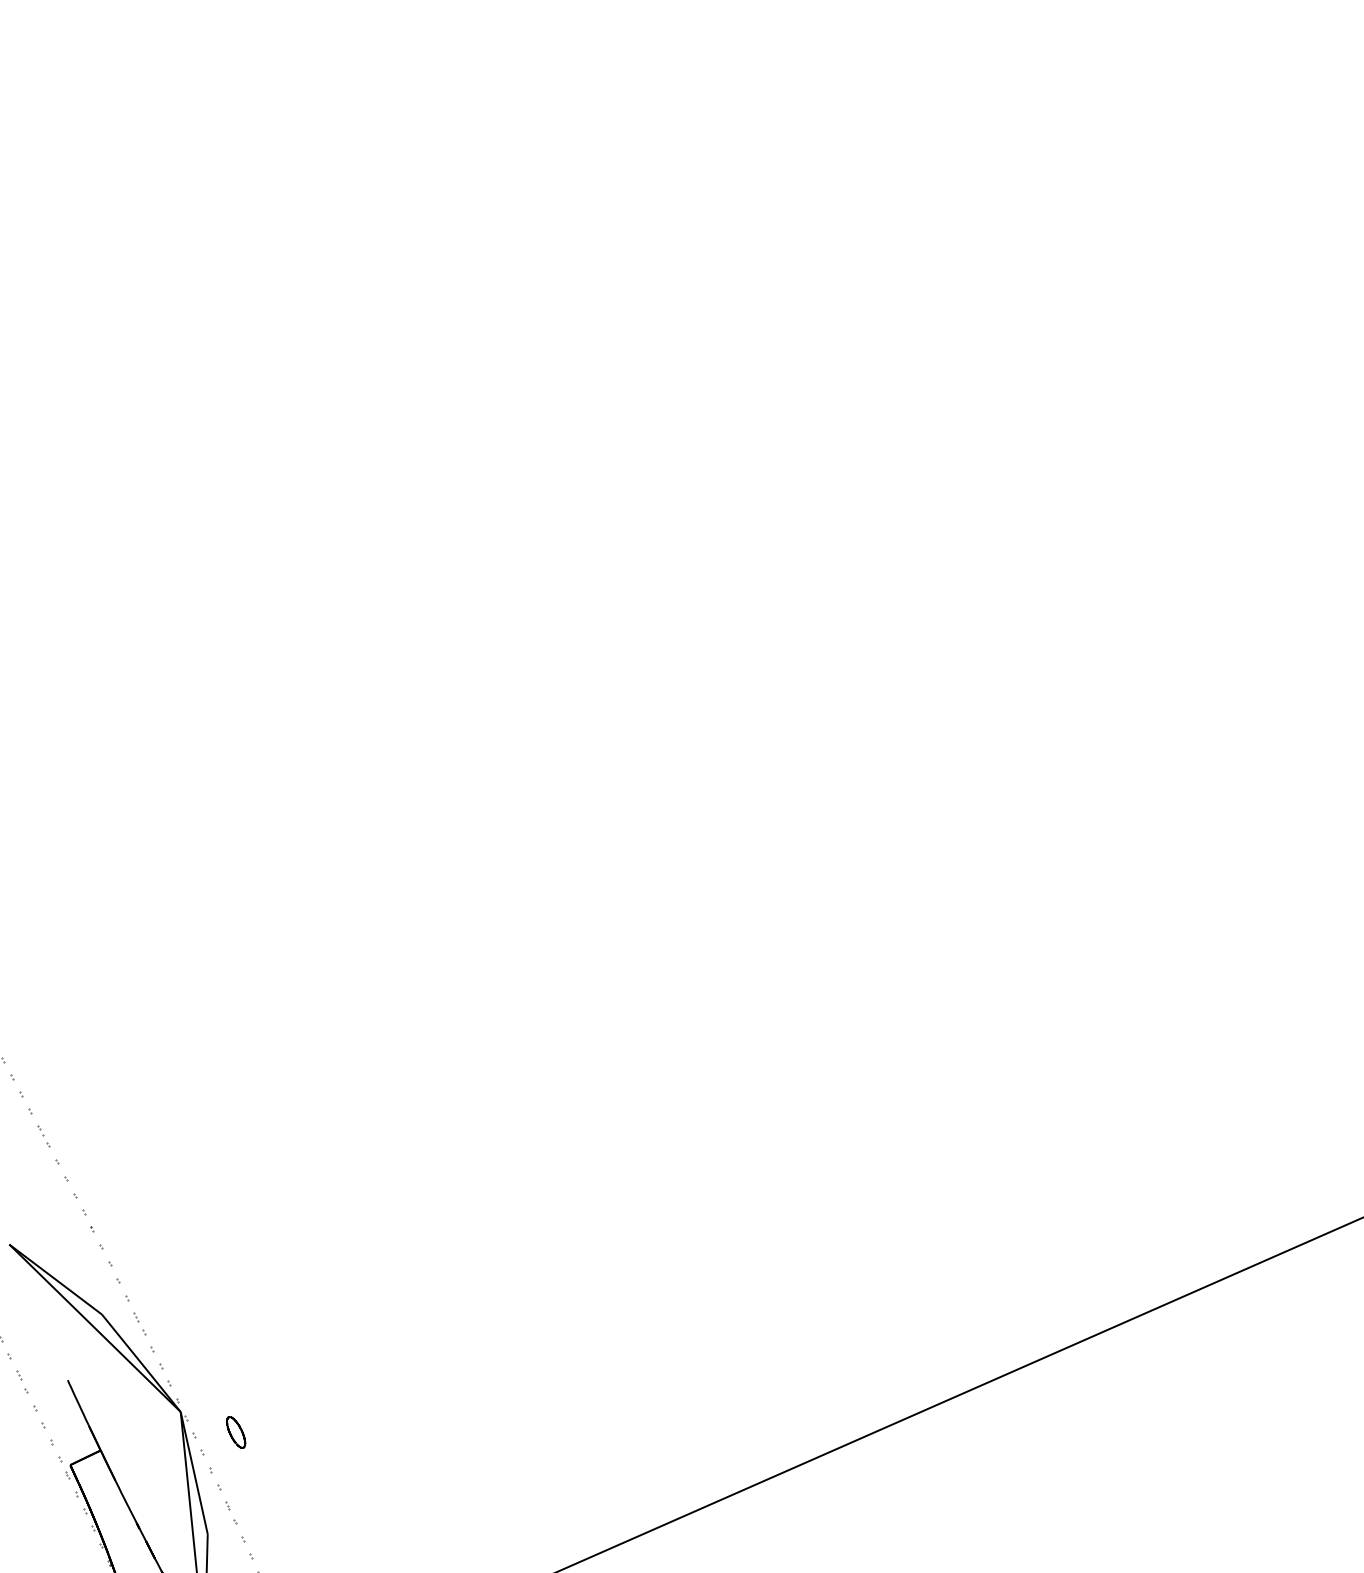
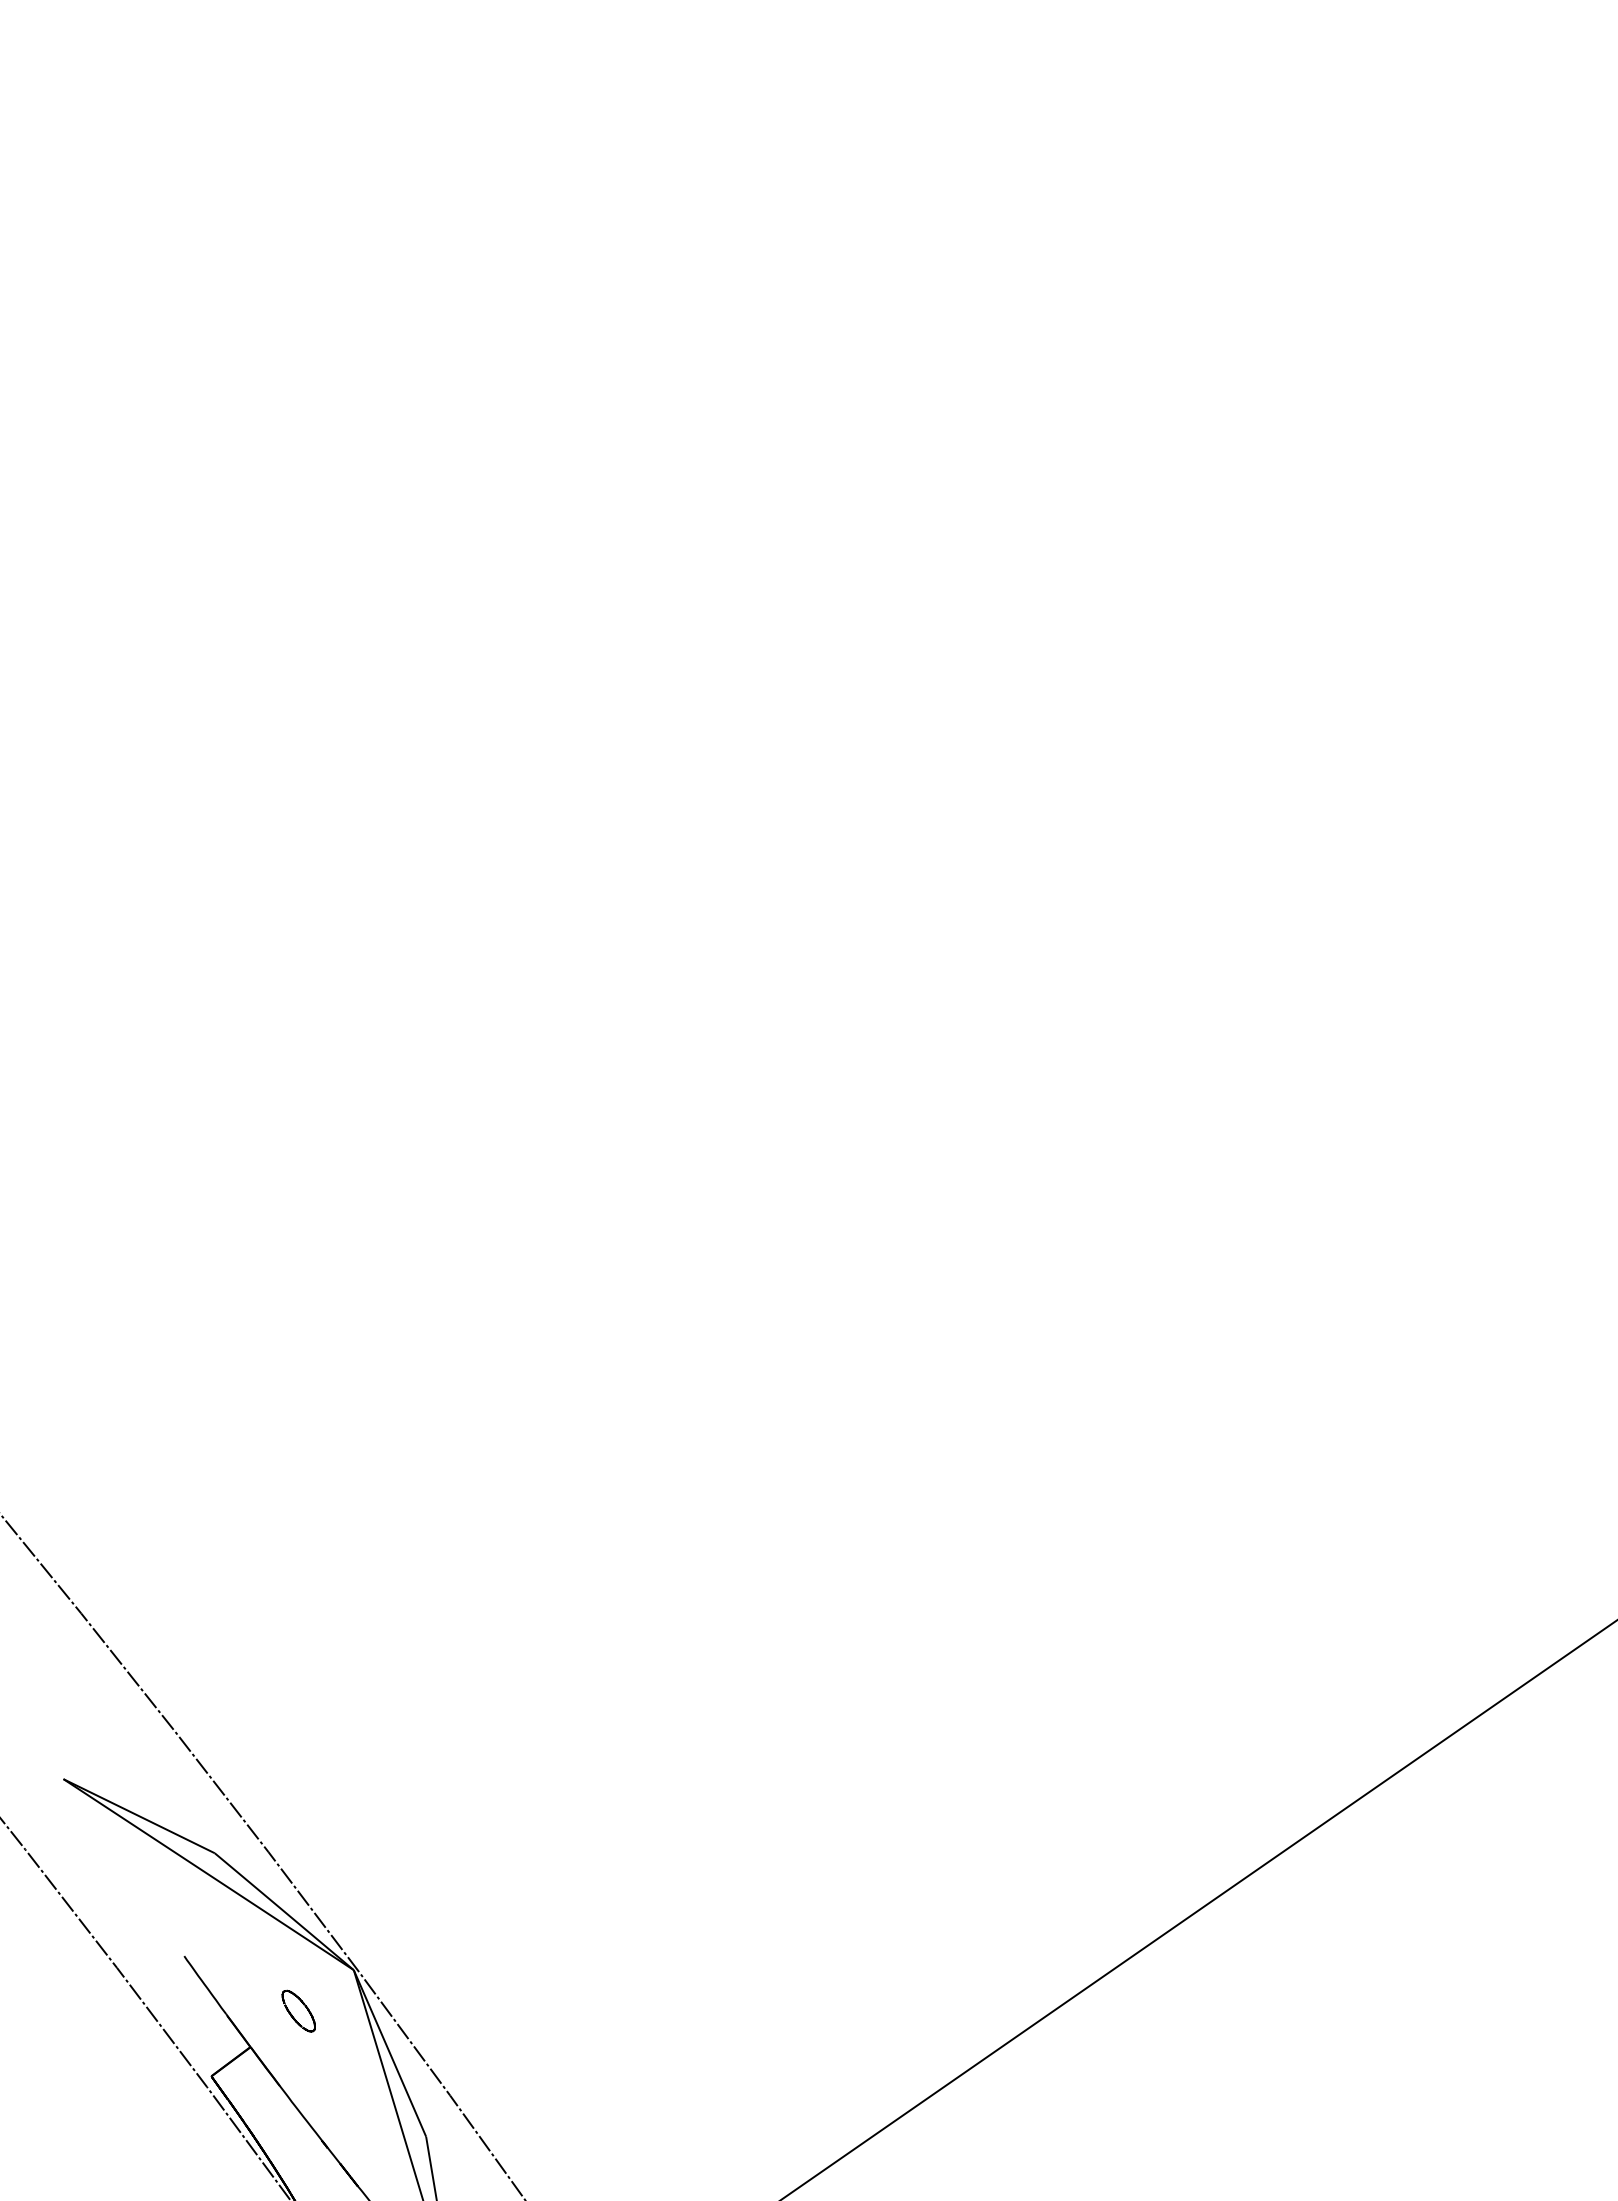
part: (236, 1432) -> (299, 2011), moved

